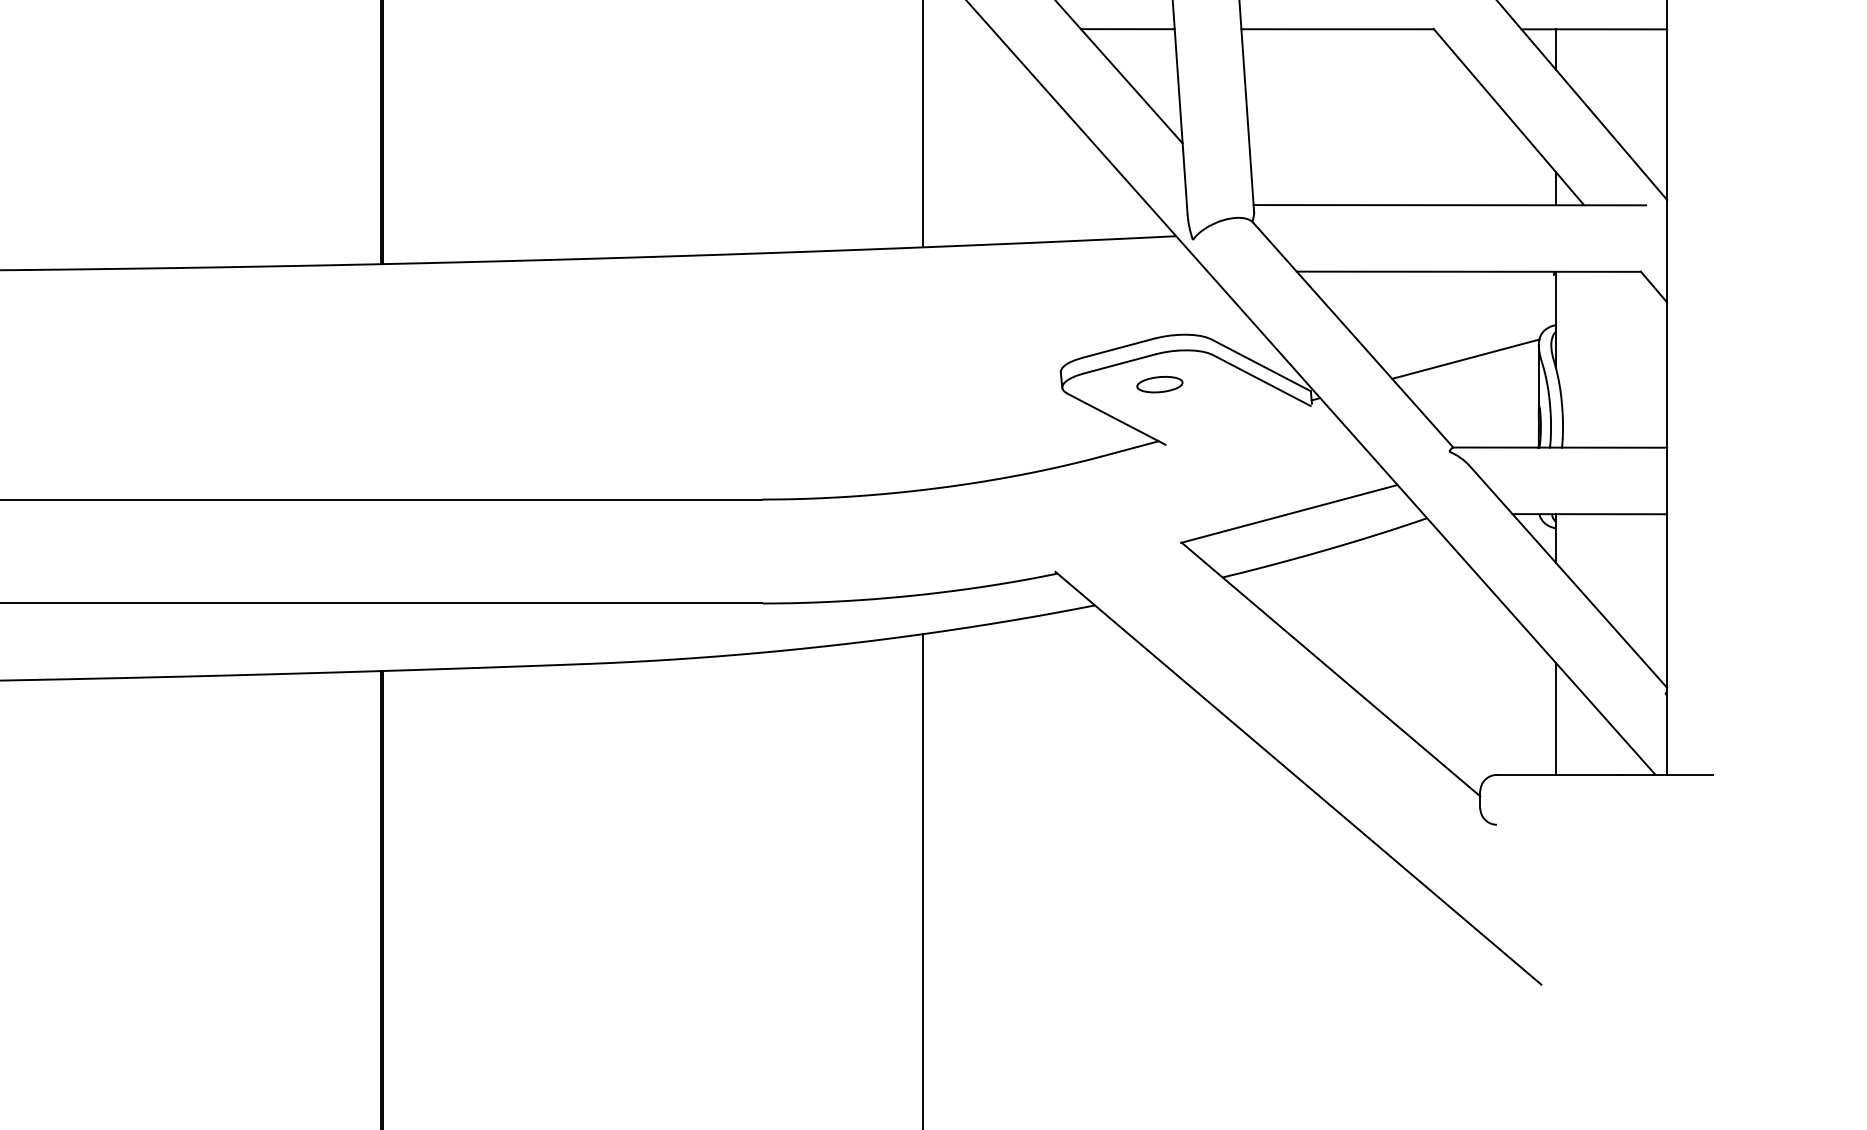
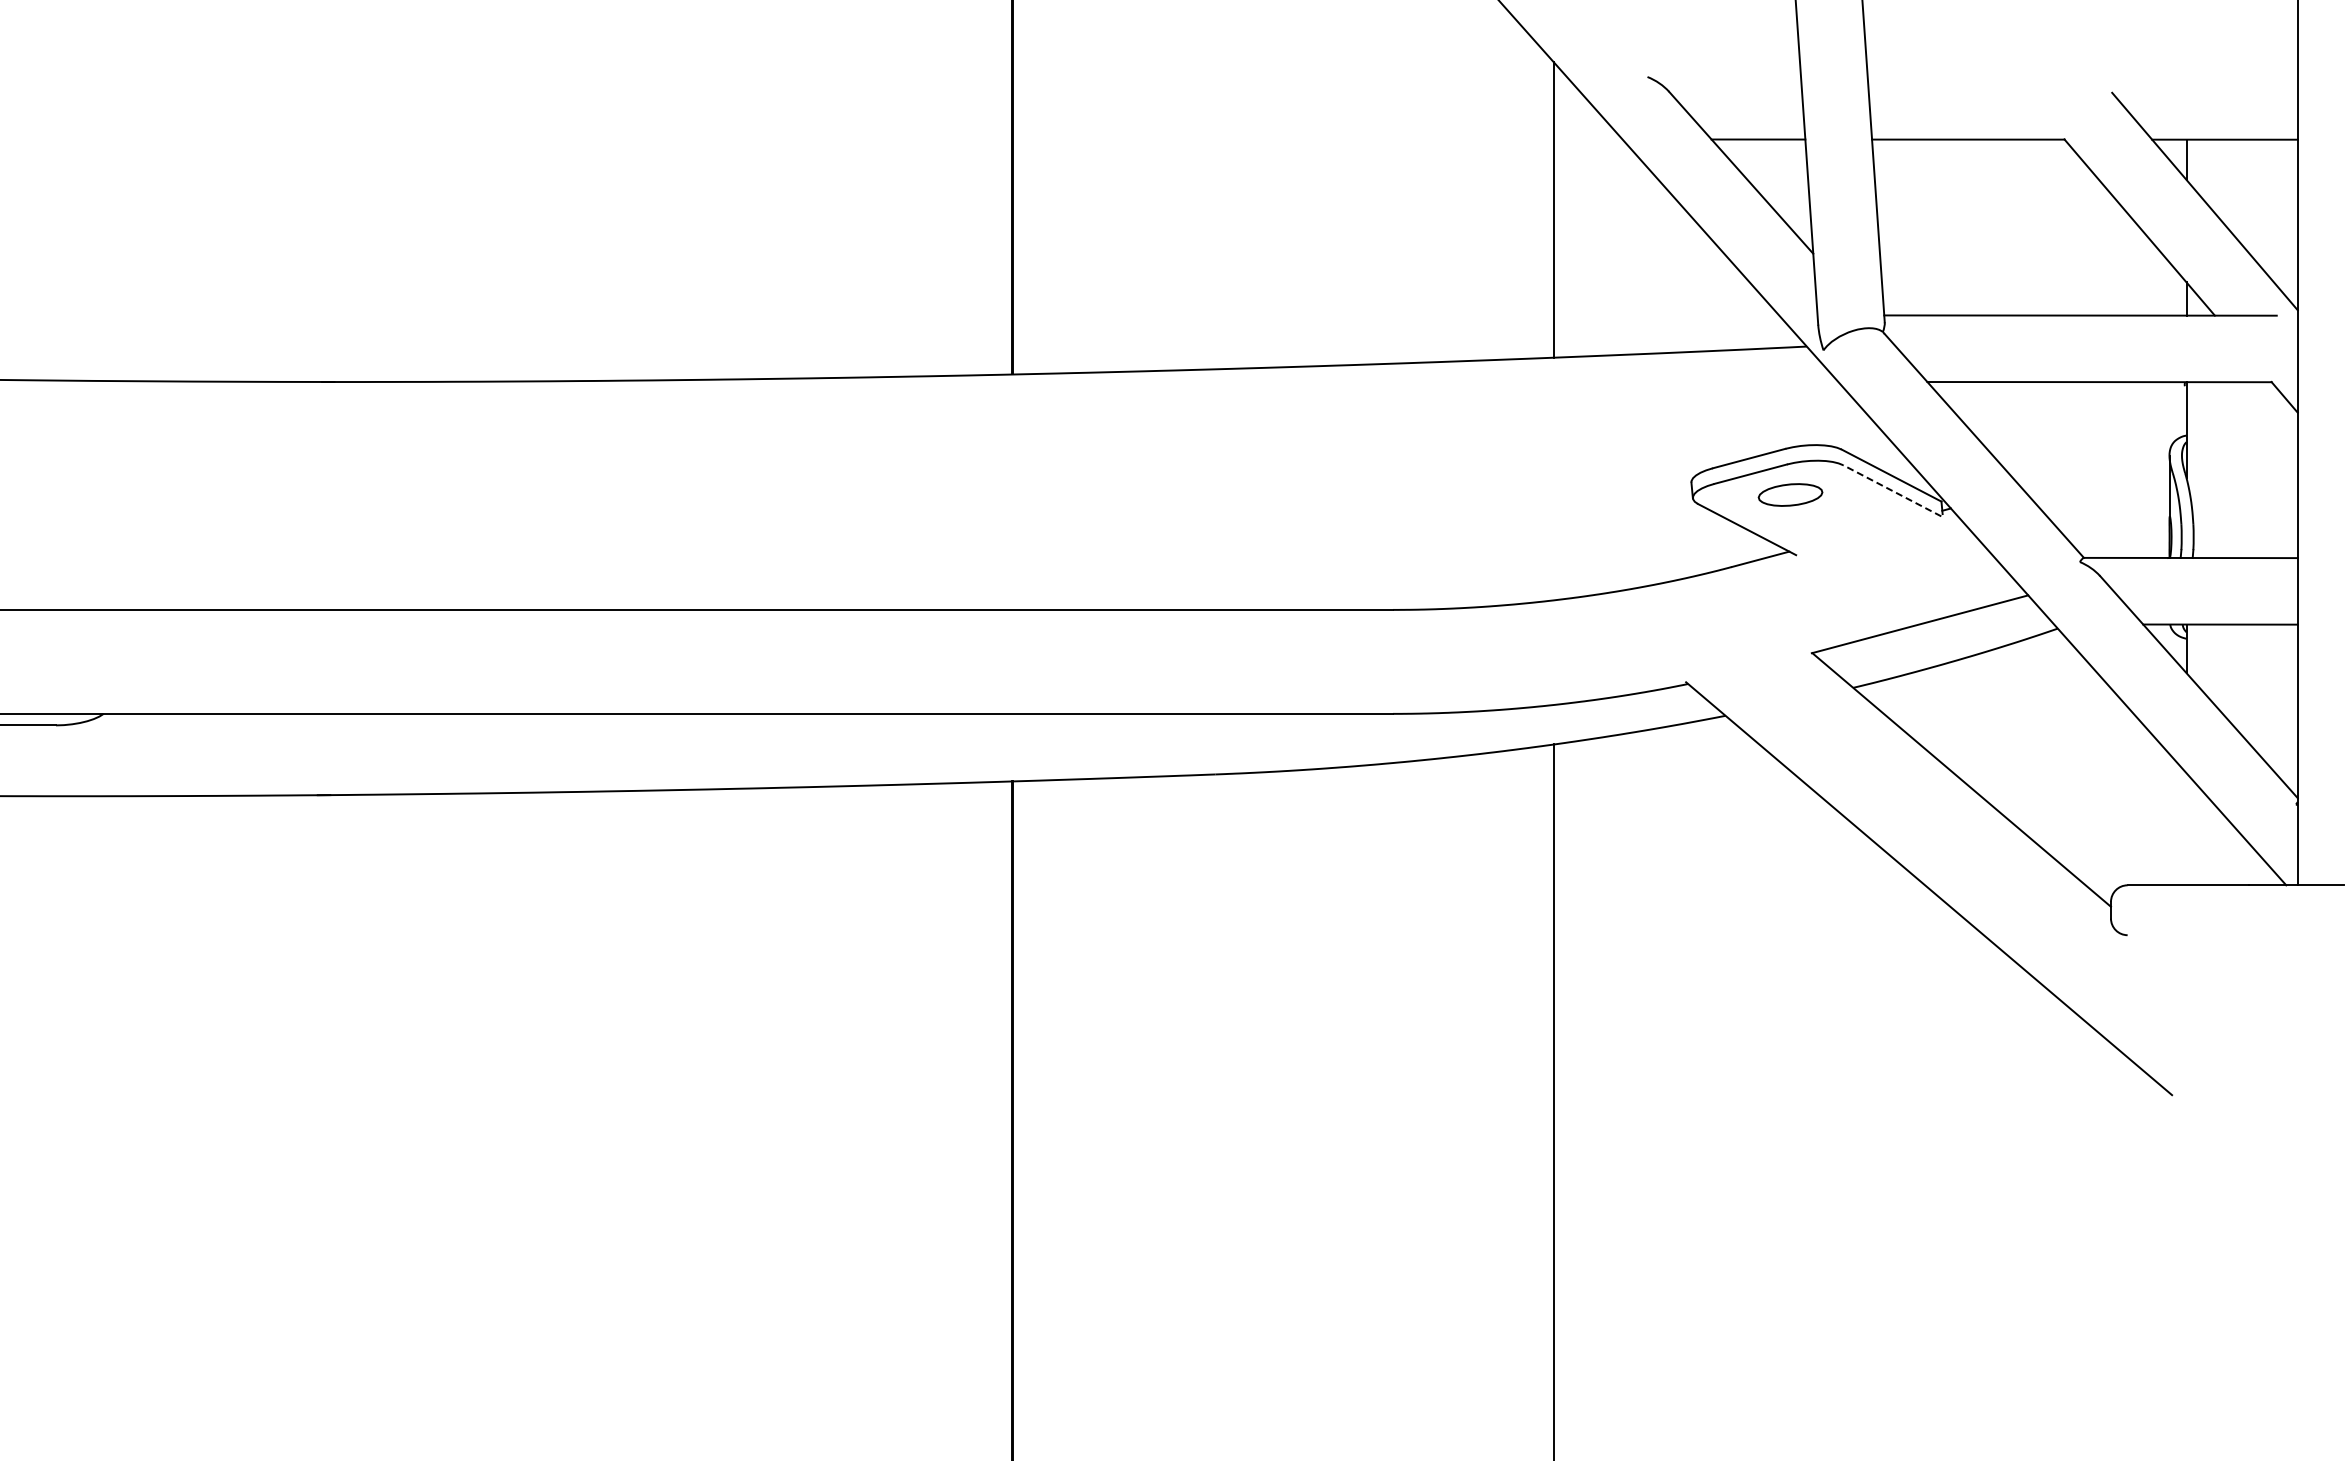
line: (1465, 359) -> (2096, 469), removed
line: (1260, 380) -> (1891, 490), solid -> dashed
part: (1159, 384) -> (1790, 494), size x1.4
line: (1555, 719) -> (2186, 829), removed

